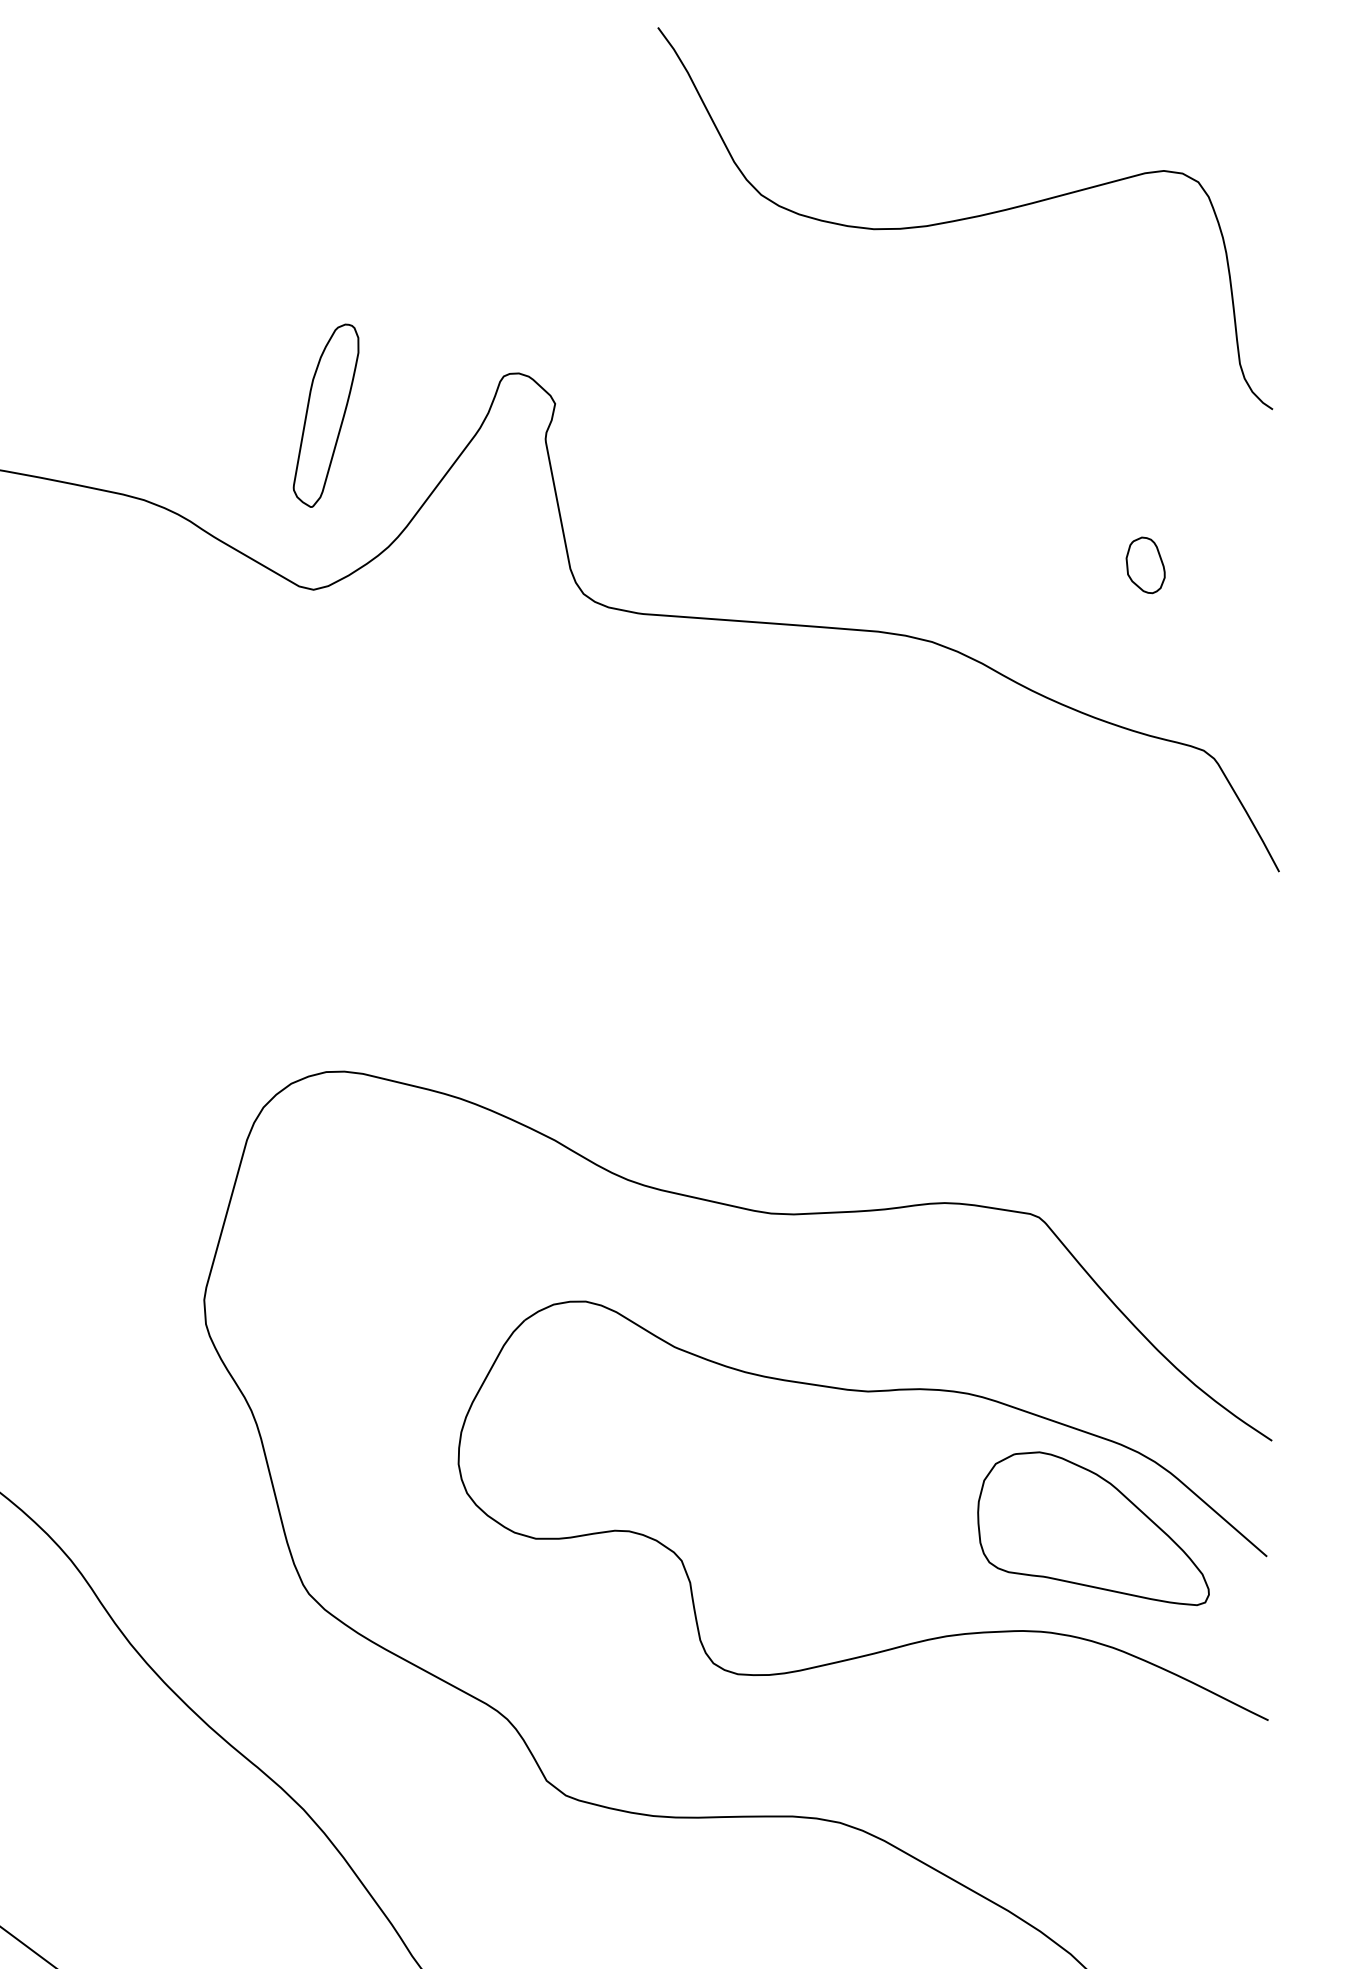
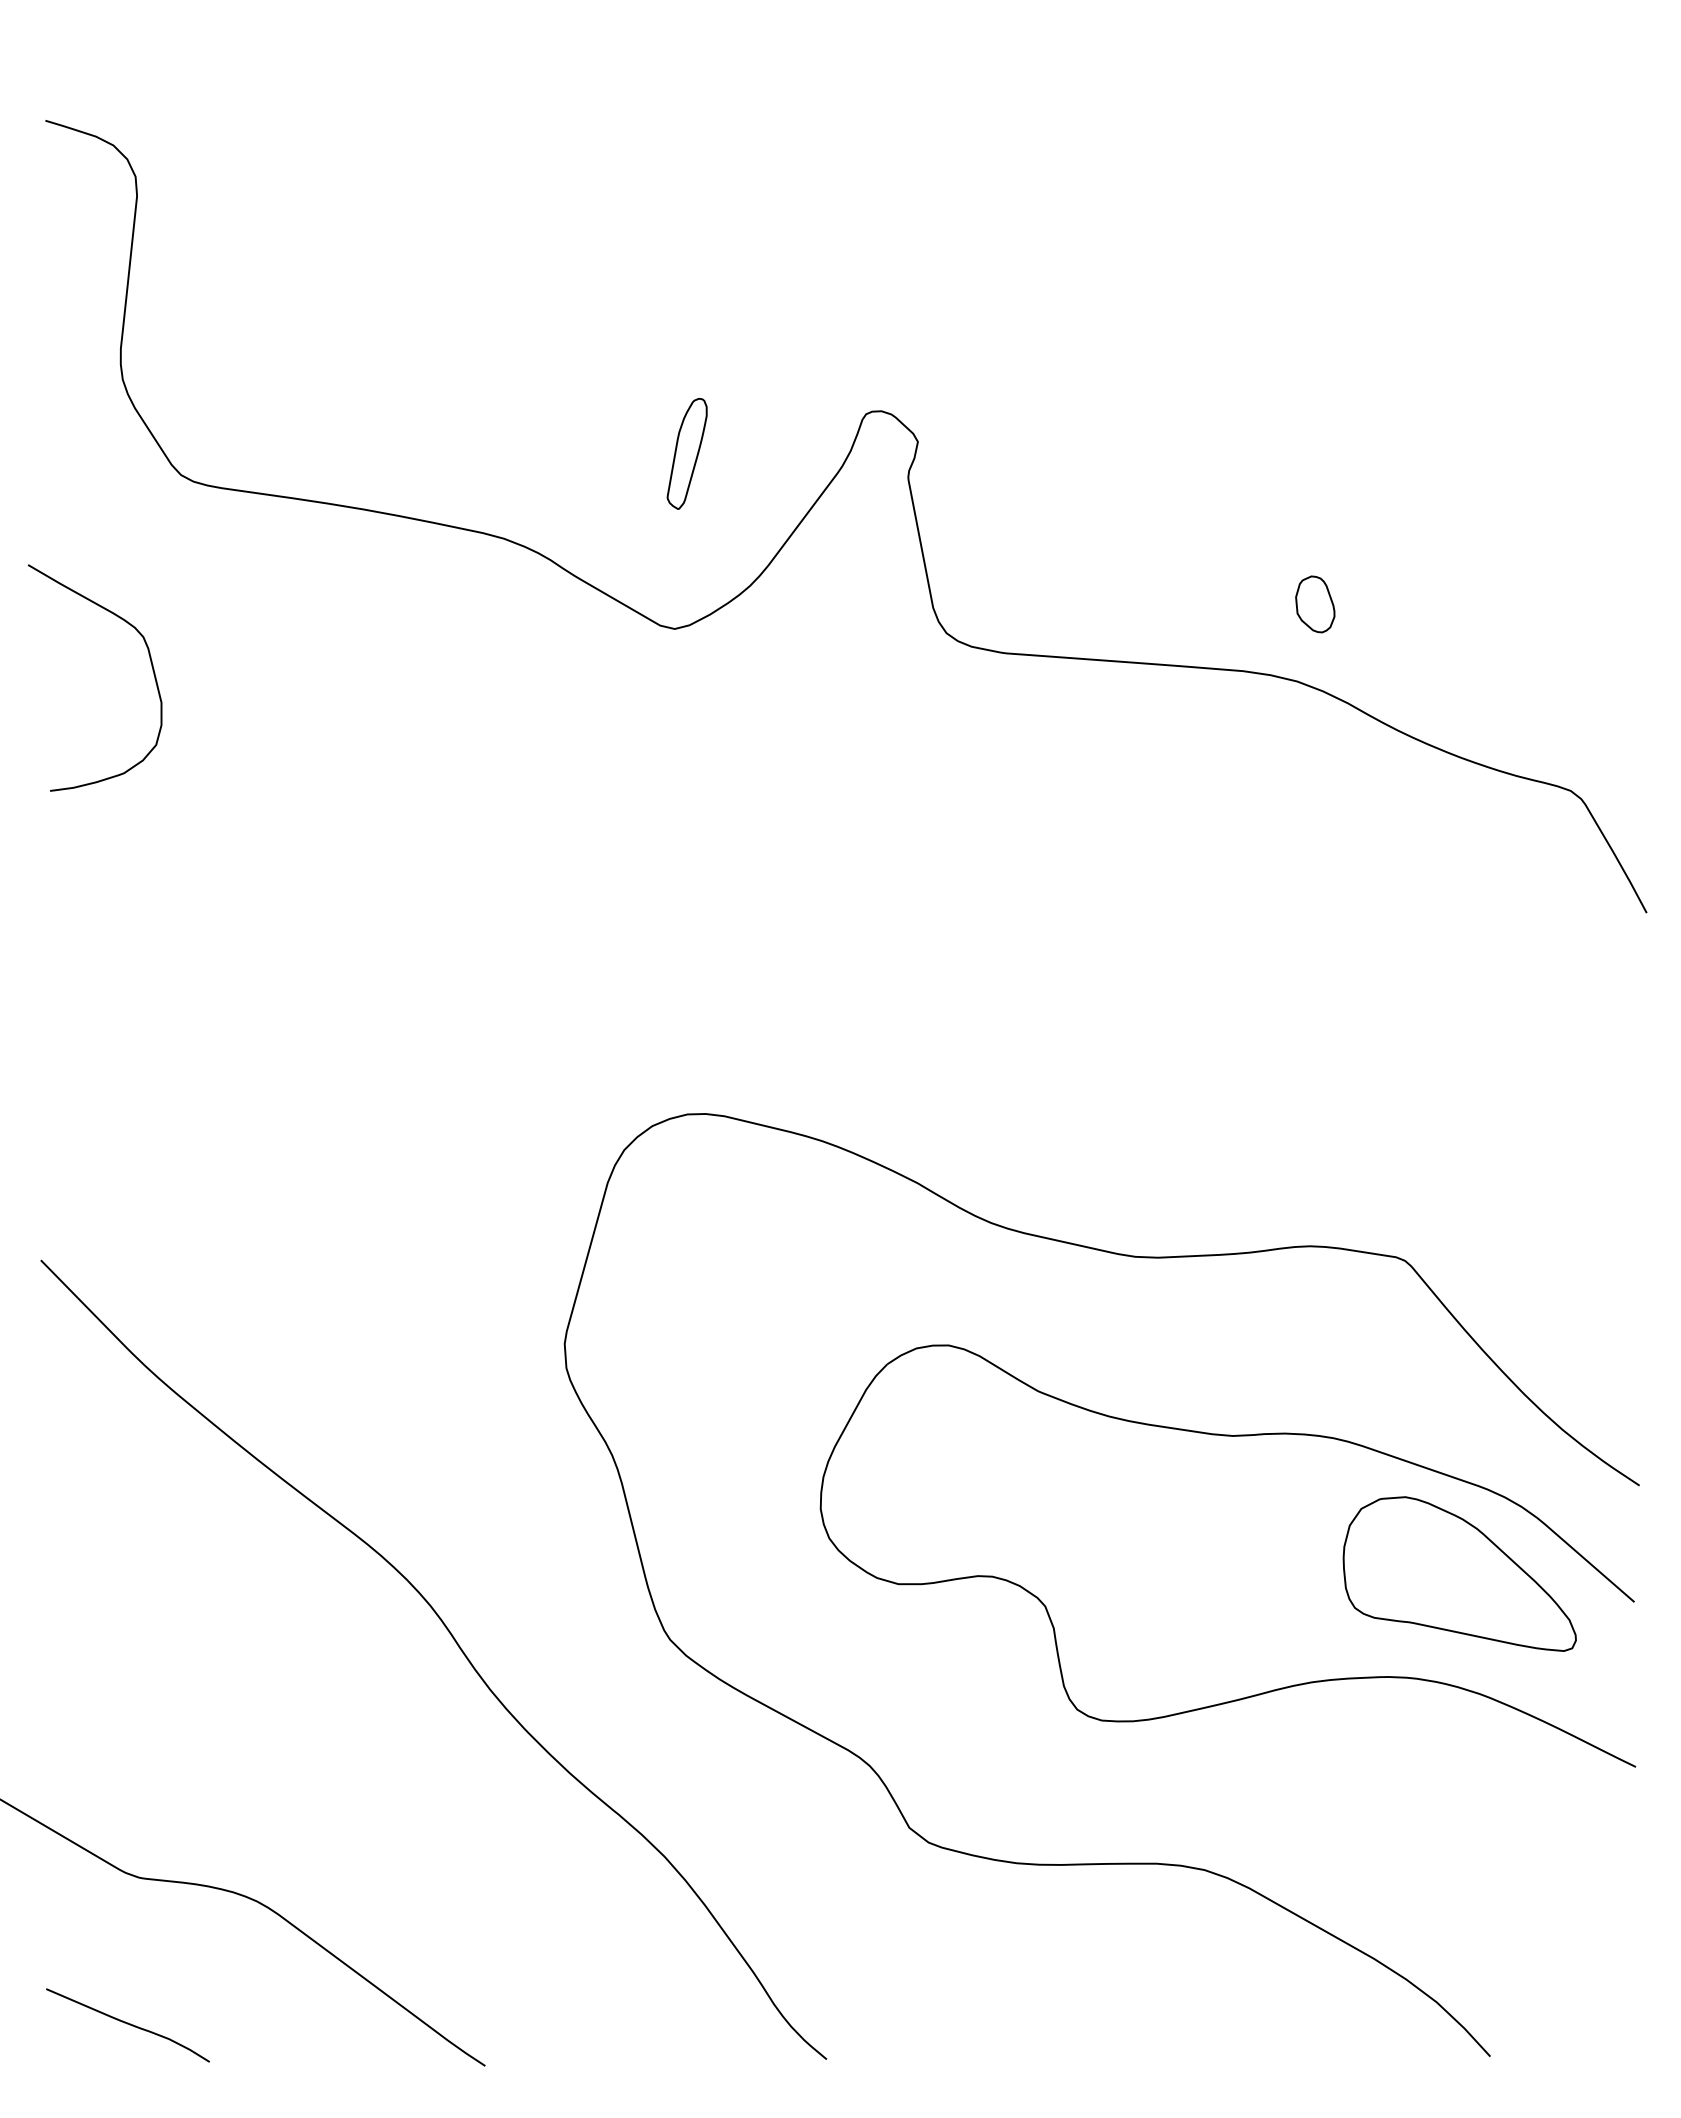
curve: (965, 218) -> (1330, 255), removed
part: (325, 415) -> (686, 453), size x0.6
part: (1145, 565) -> (1315, 604), moved

